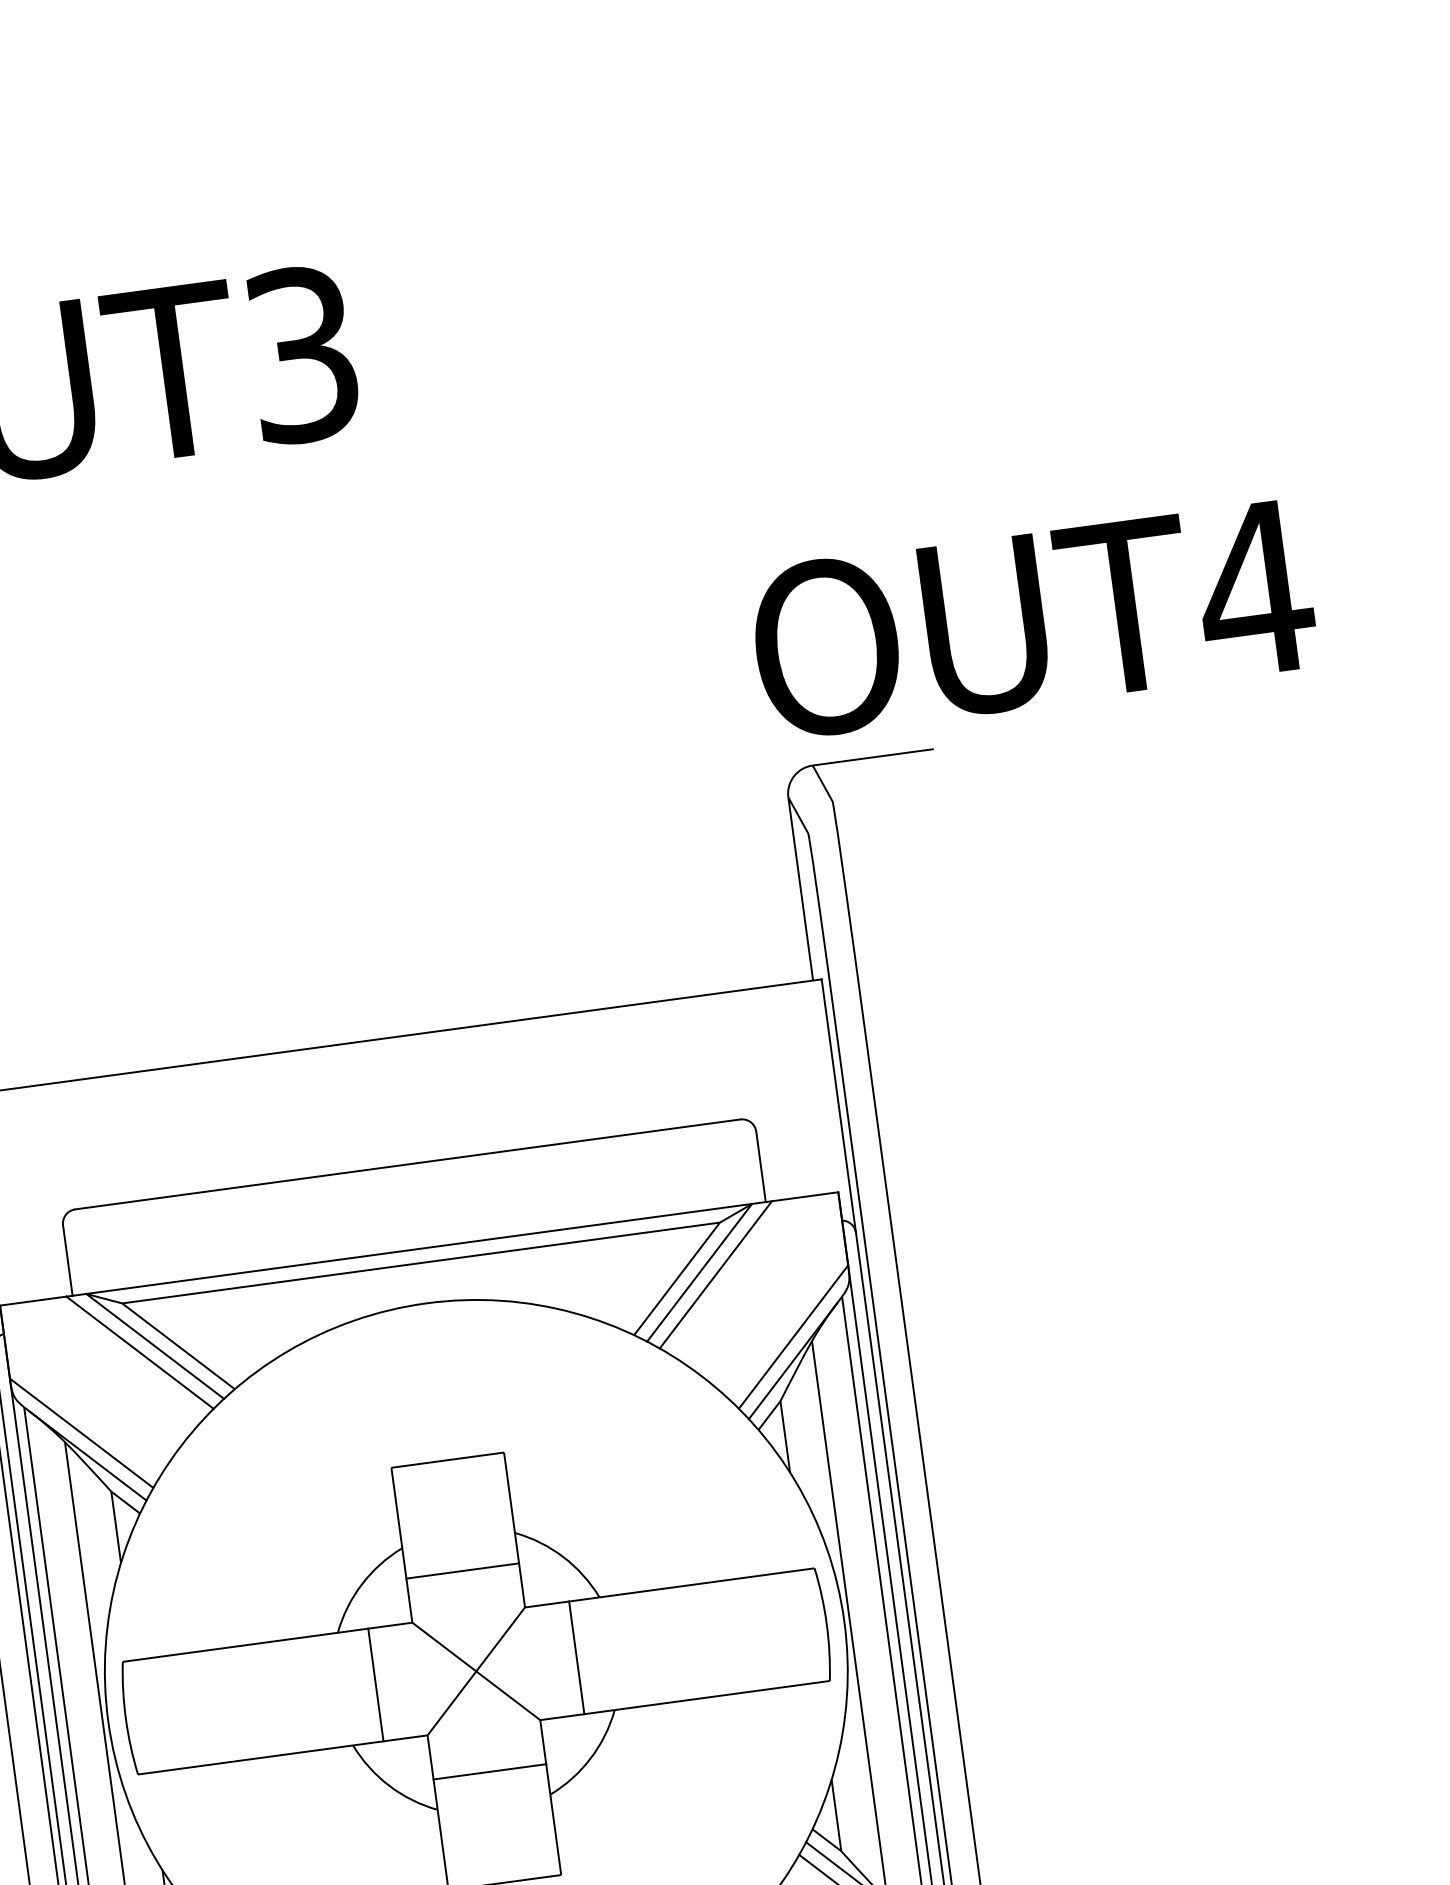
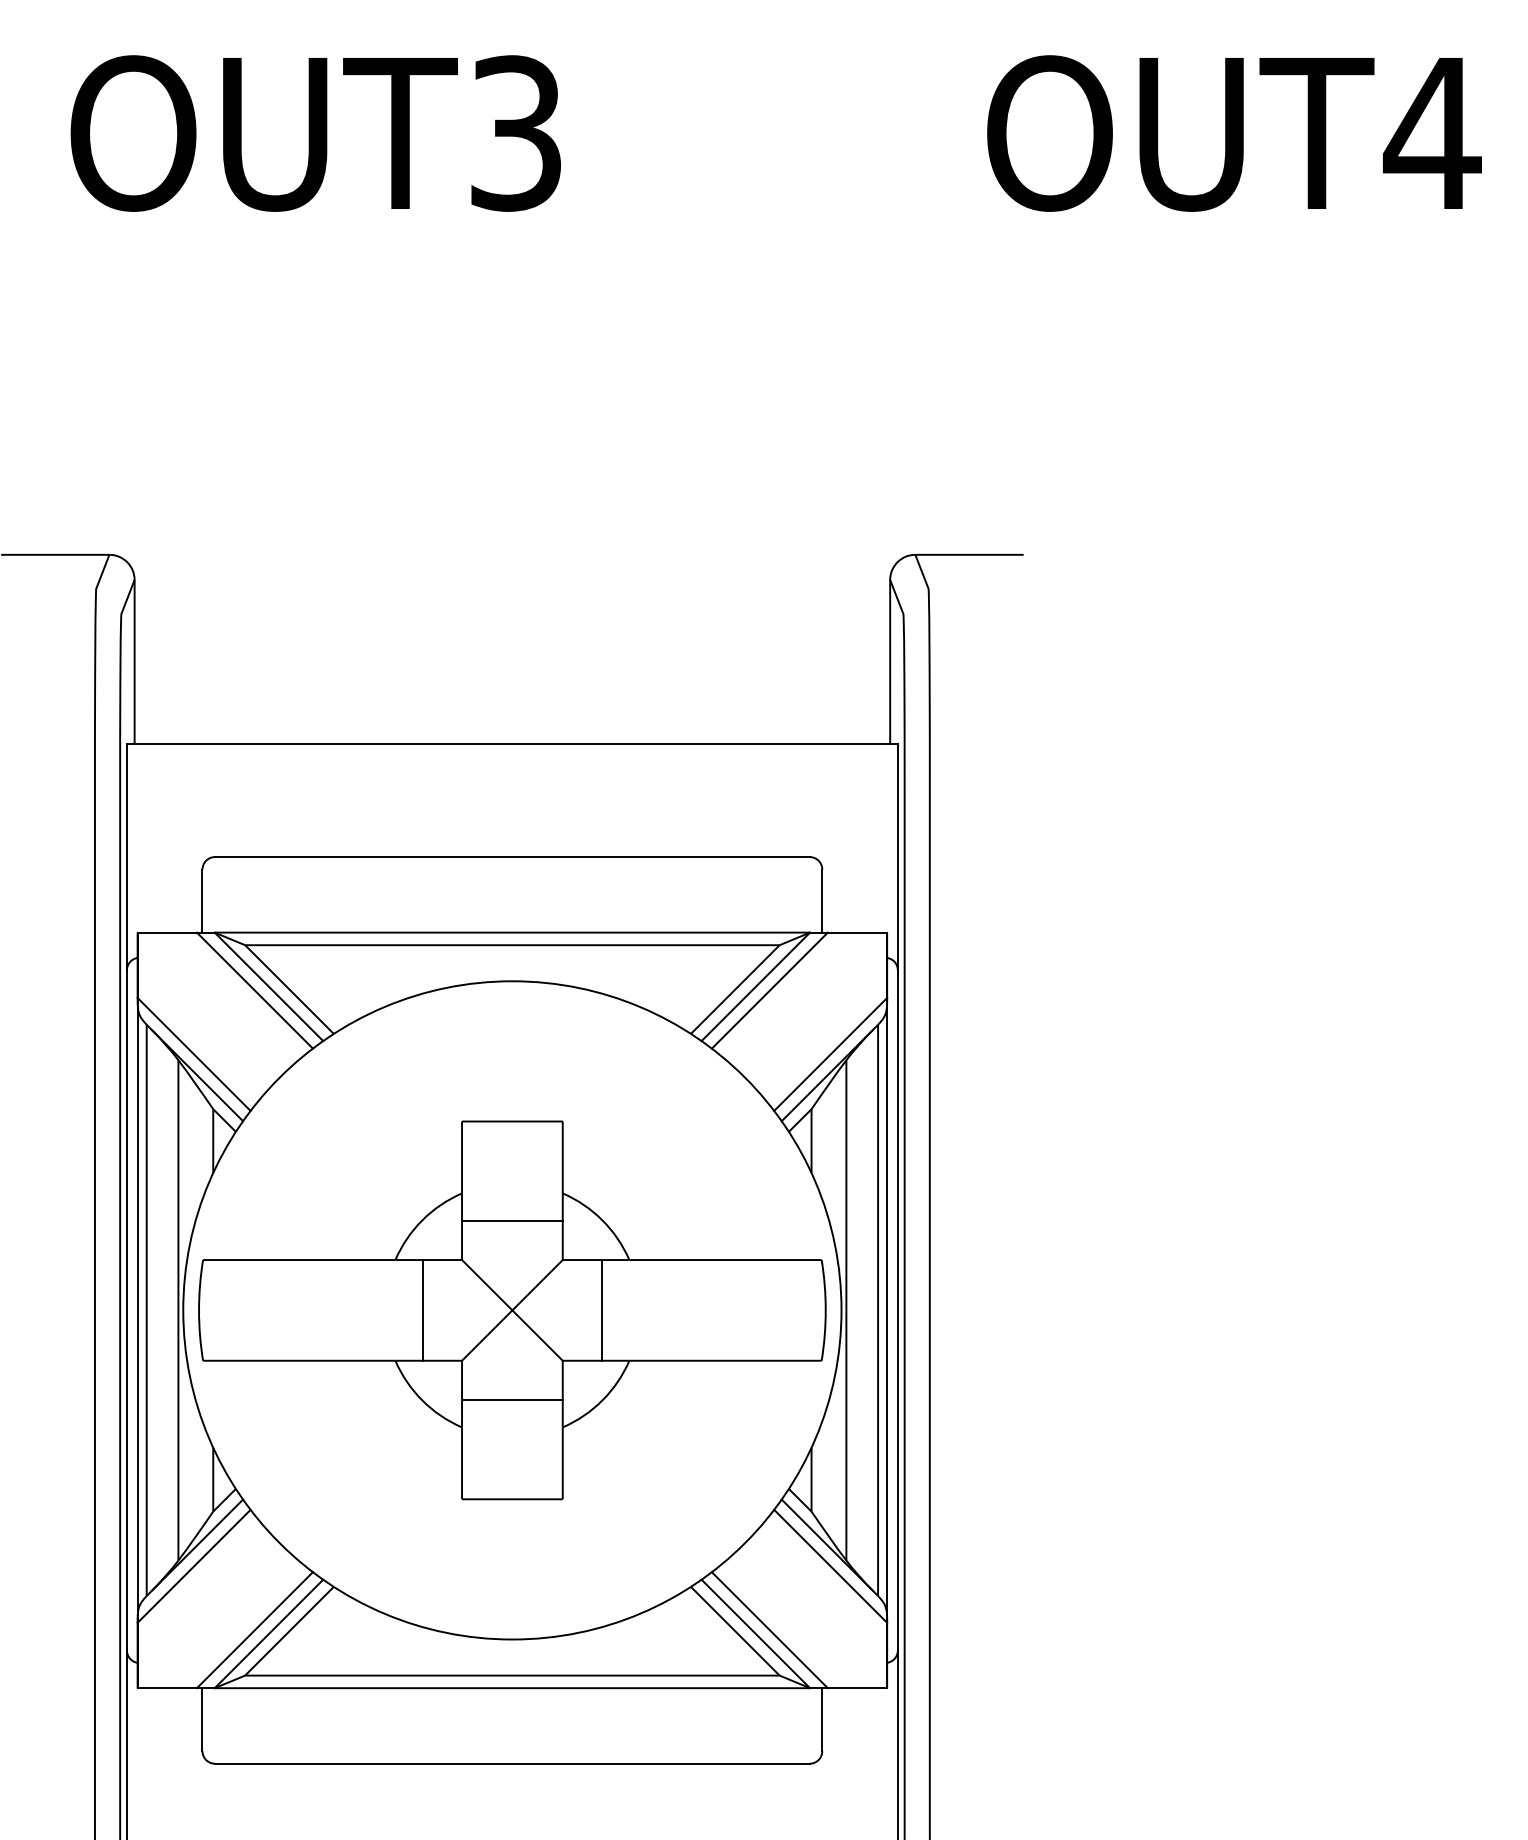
text: (1033, 619) -> (1234, 133), moved

